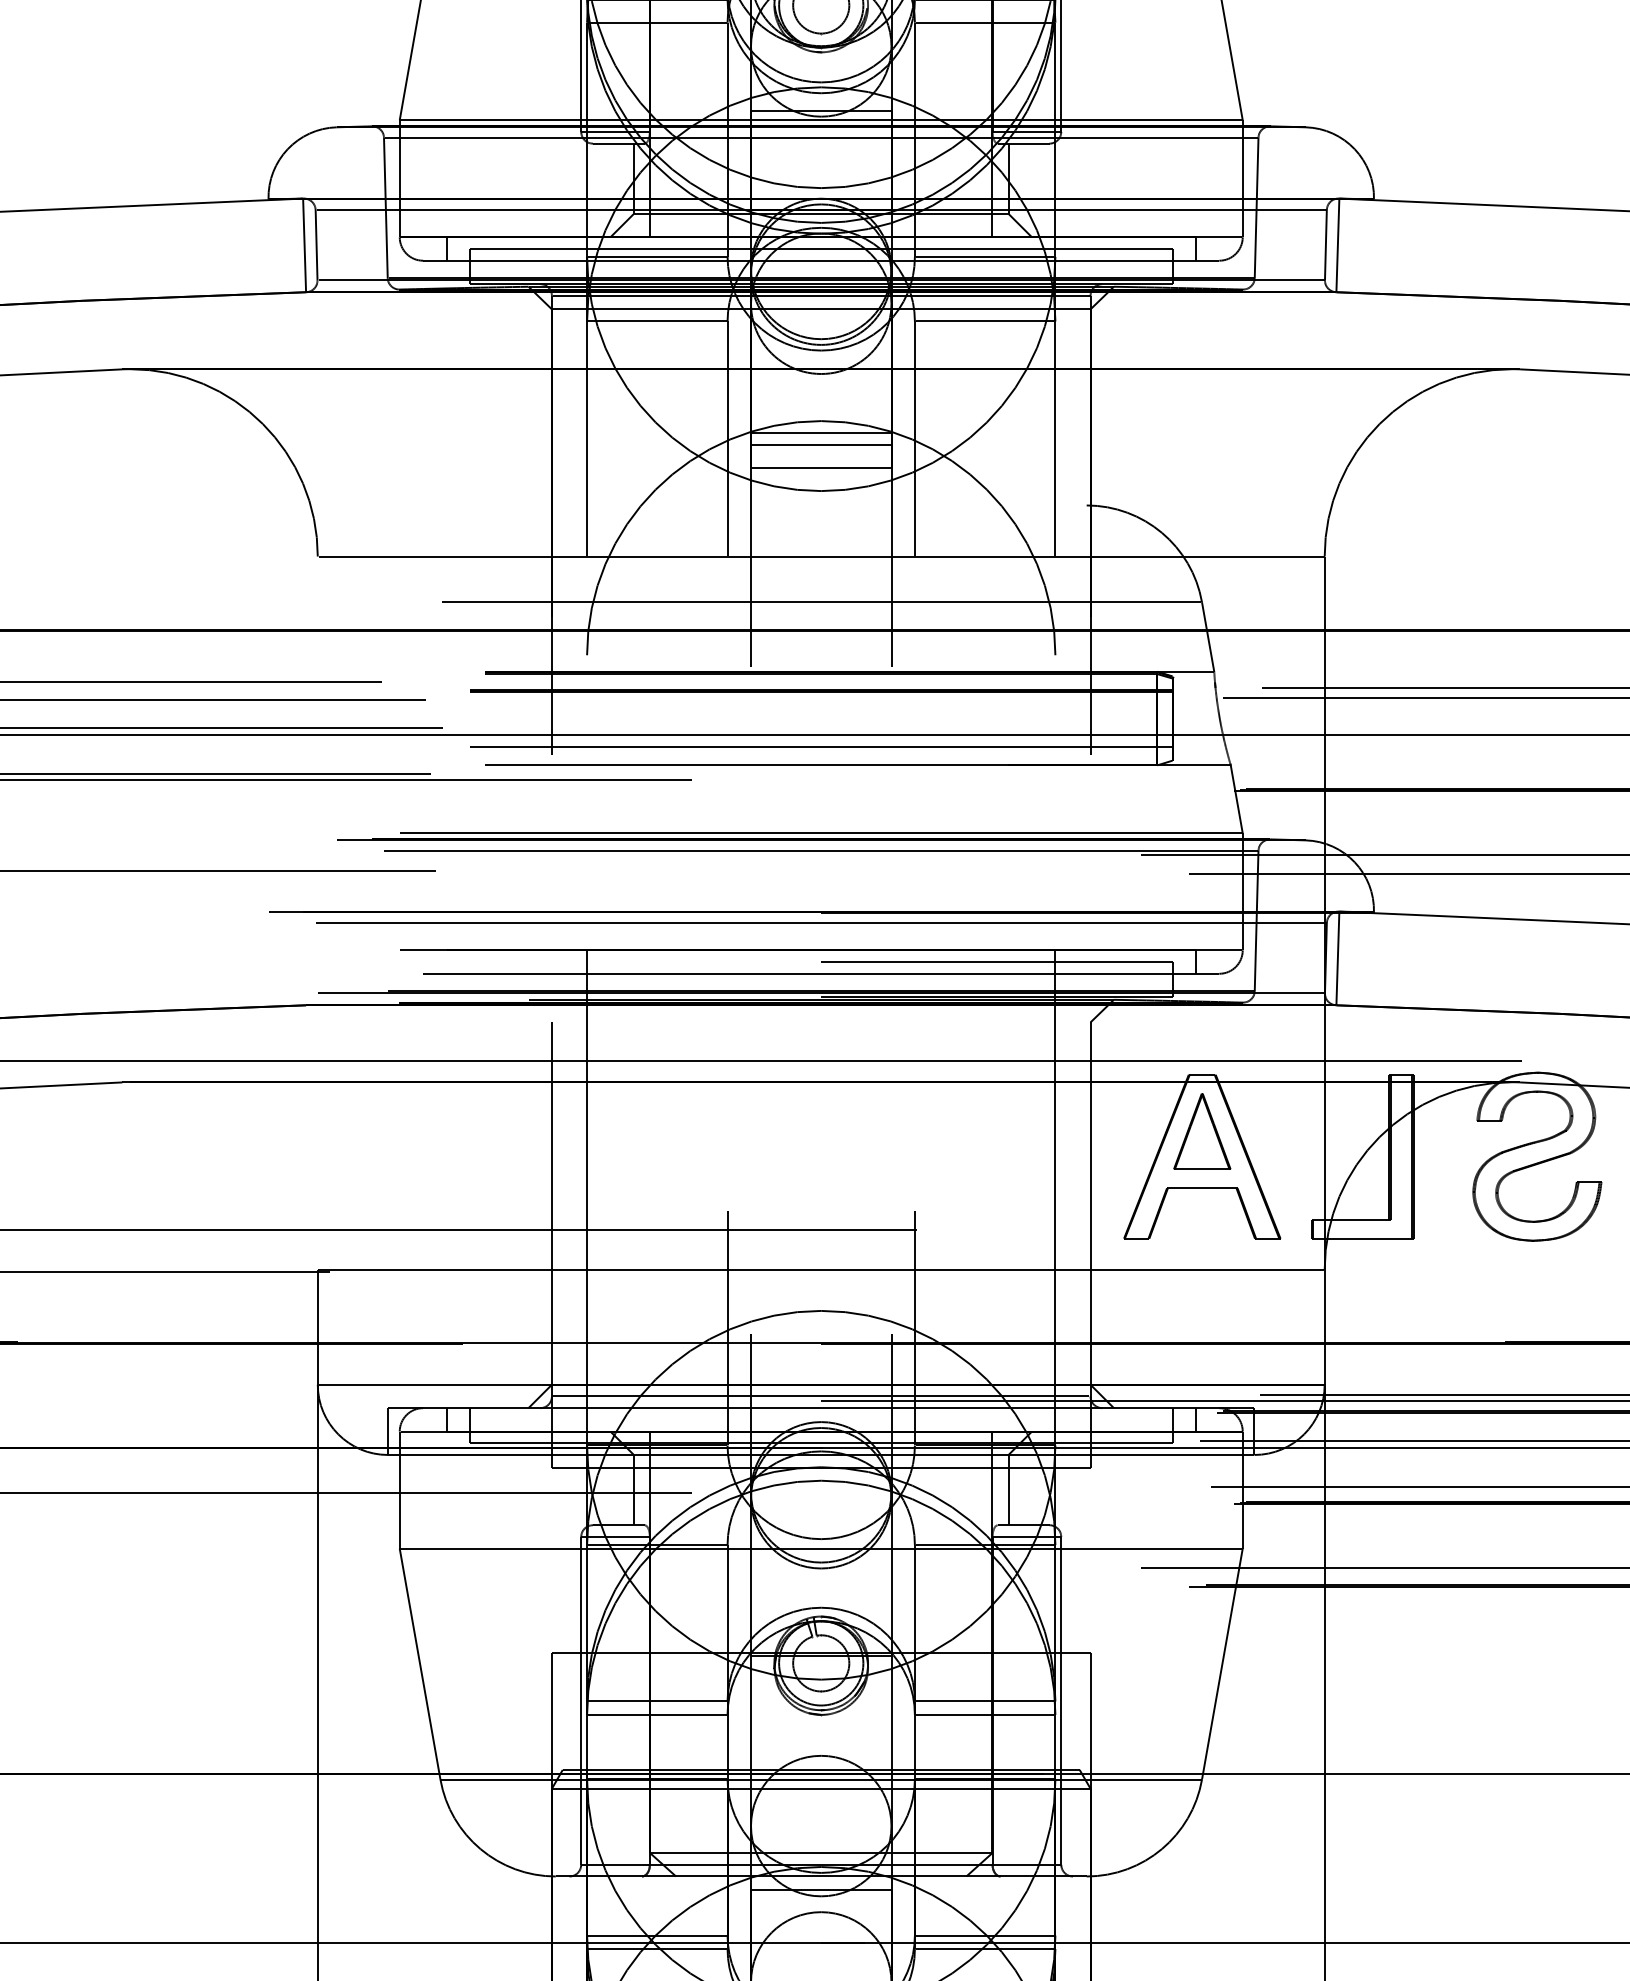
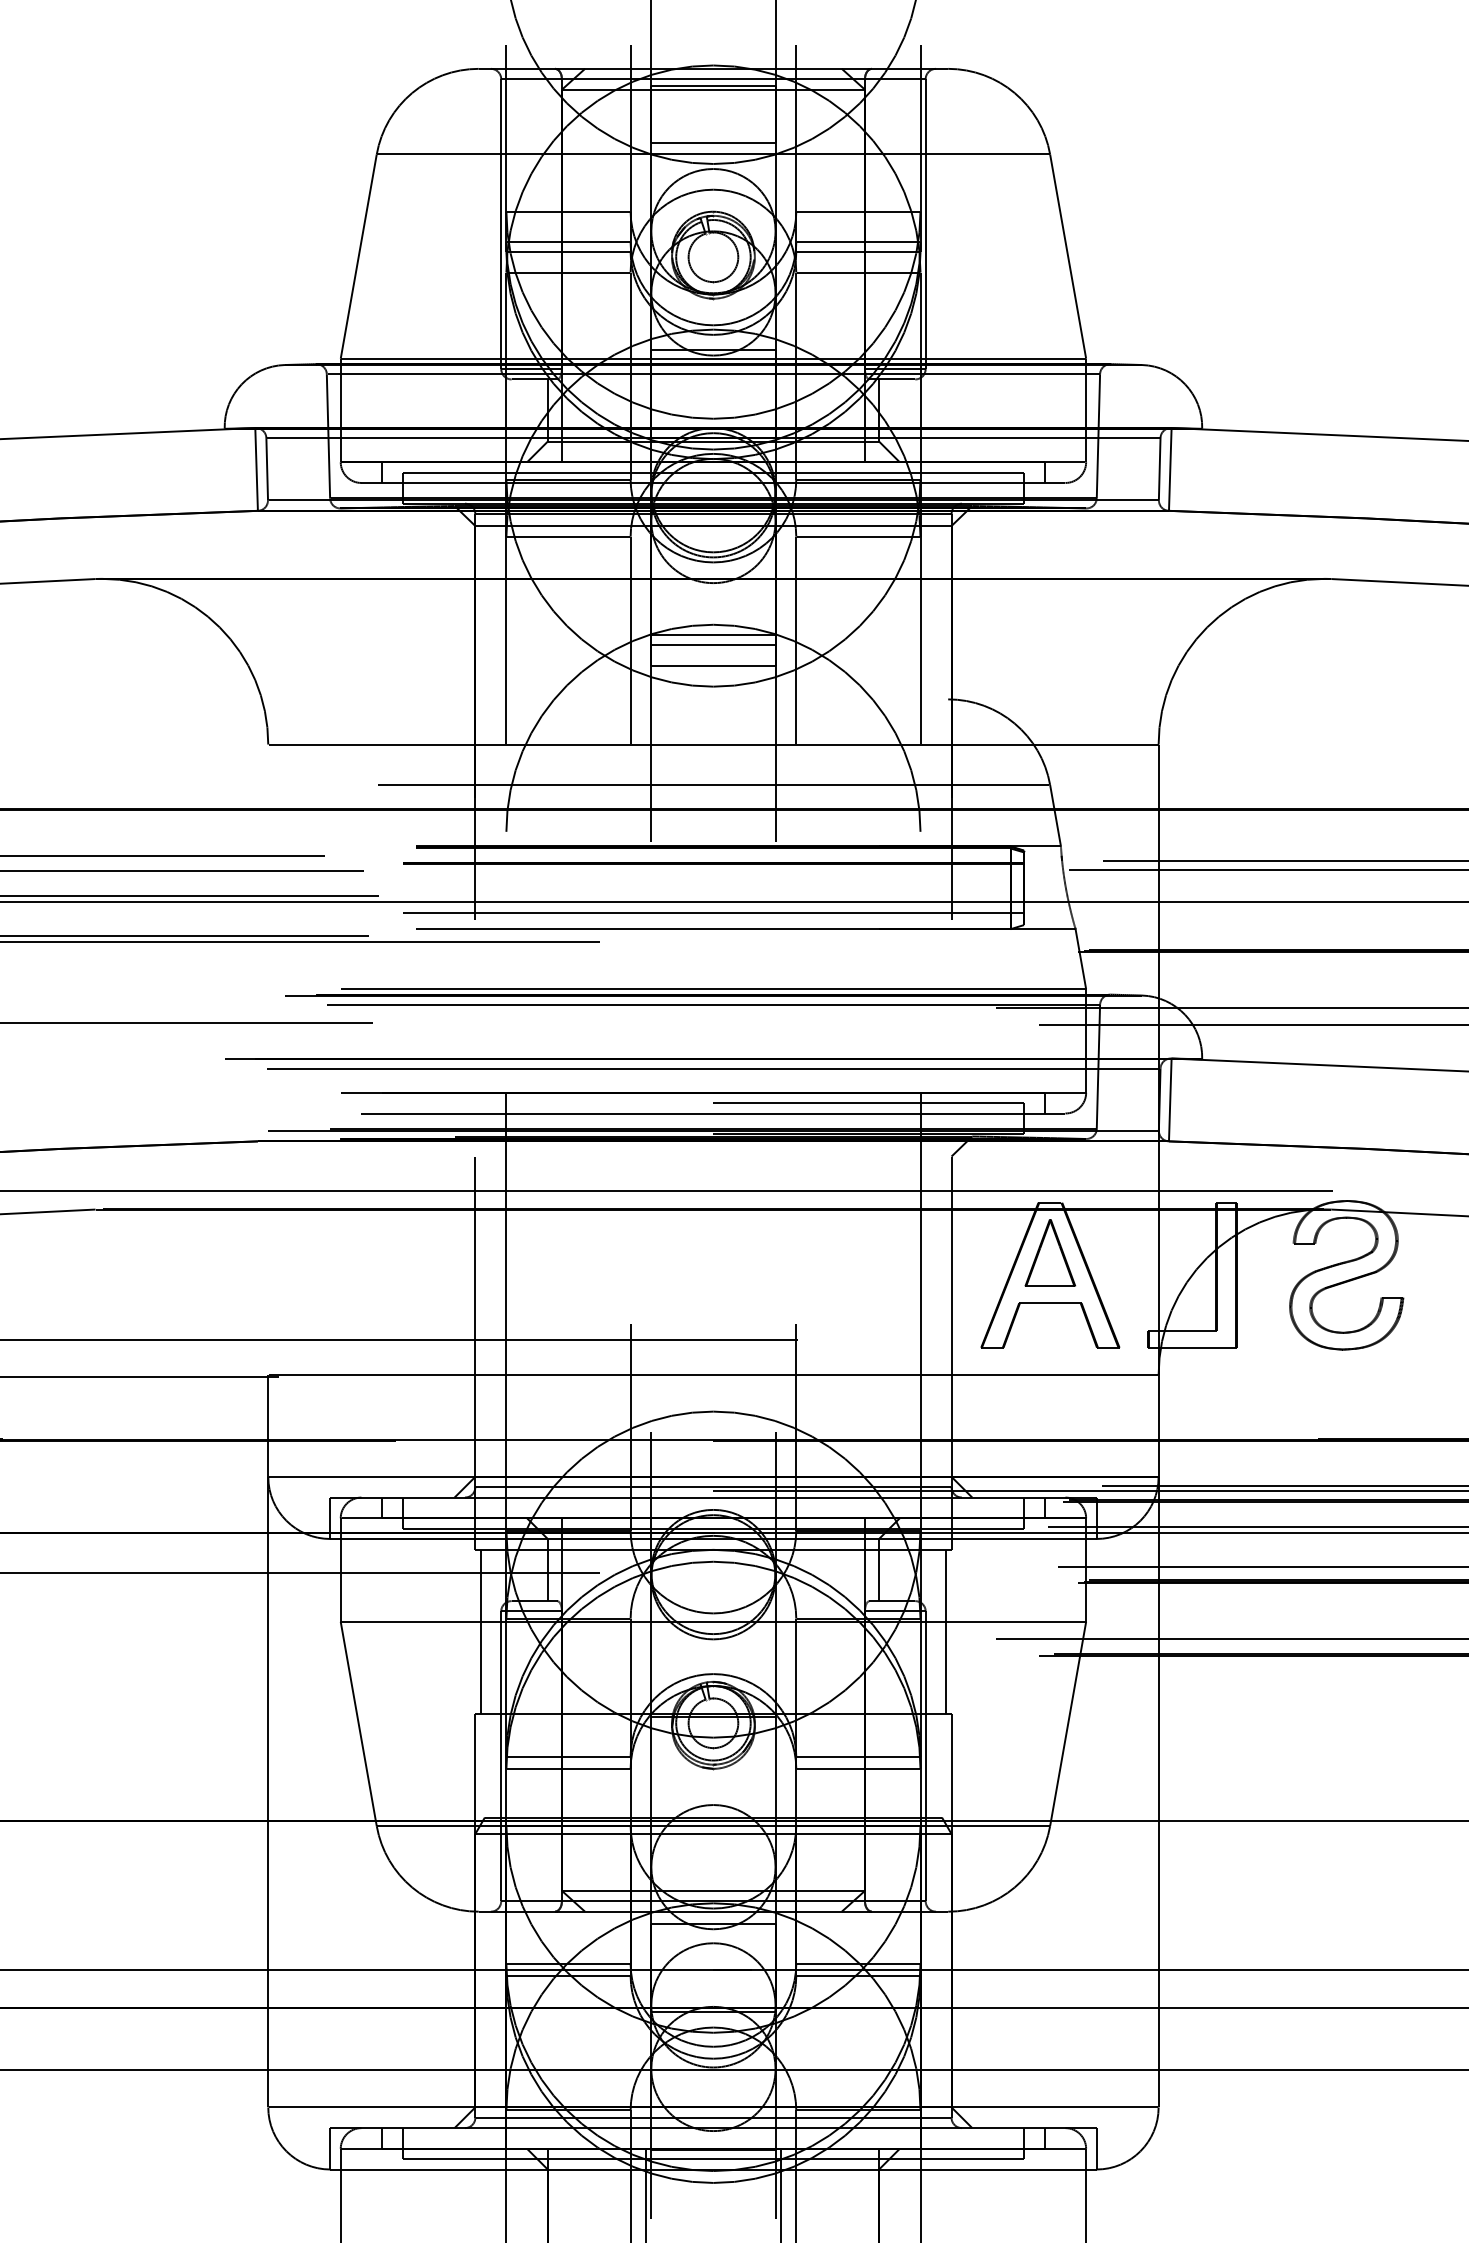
line: (557, 1559) -> (480, 1631), added
line: (1084, 1559) -> (946, 1631), added

